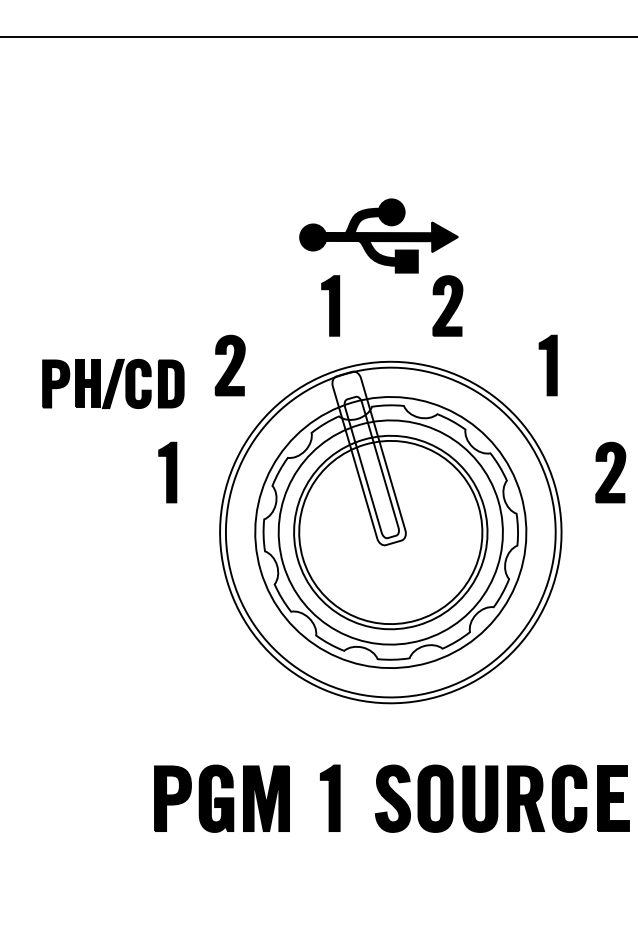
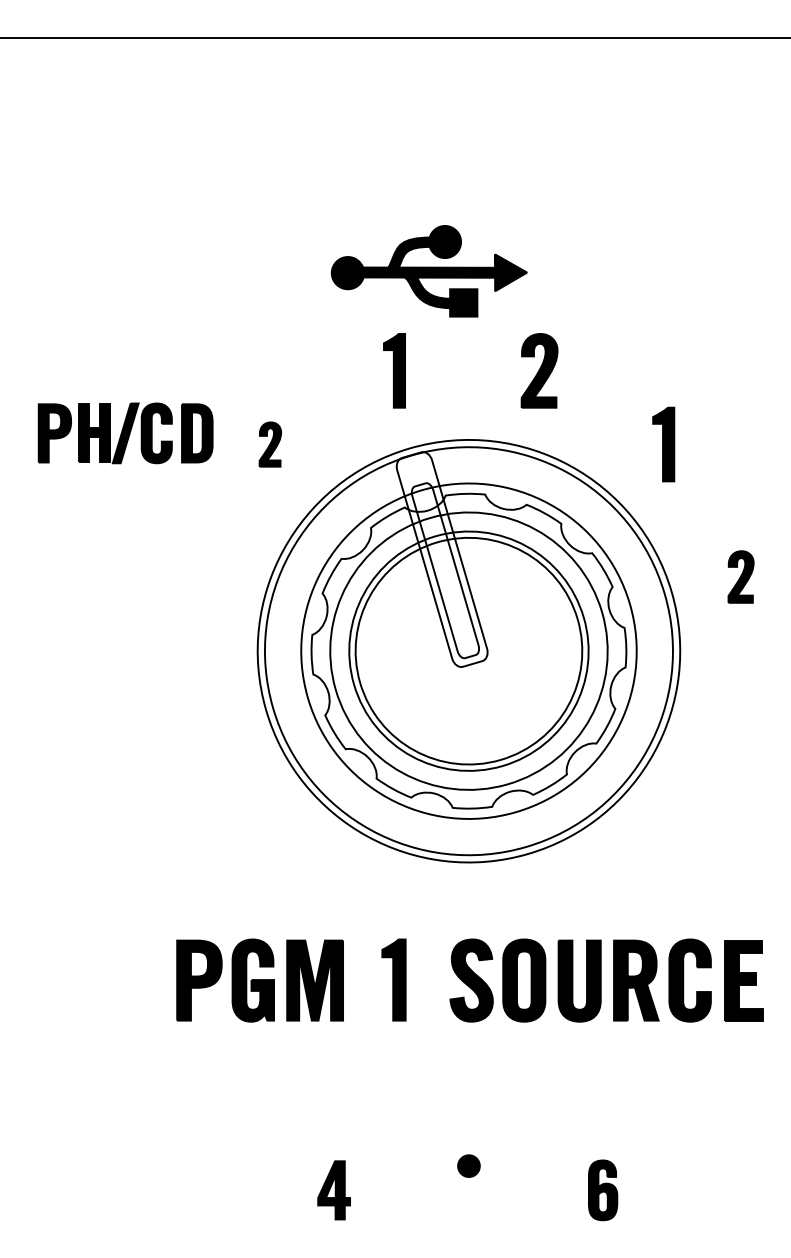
part: (378, 236) -> (428, 271), moved
part: (230, 365) -> (270, 444), size x0.6
part: (113, 384) -> (125, 433), moved
part: (167, 472) -> (192, 576), removed
part: (610, 472) -> (740, 576), size x0.7

